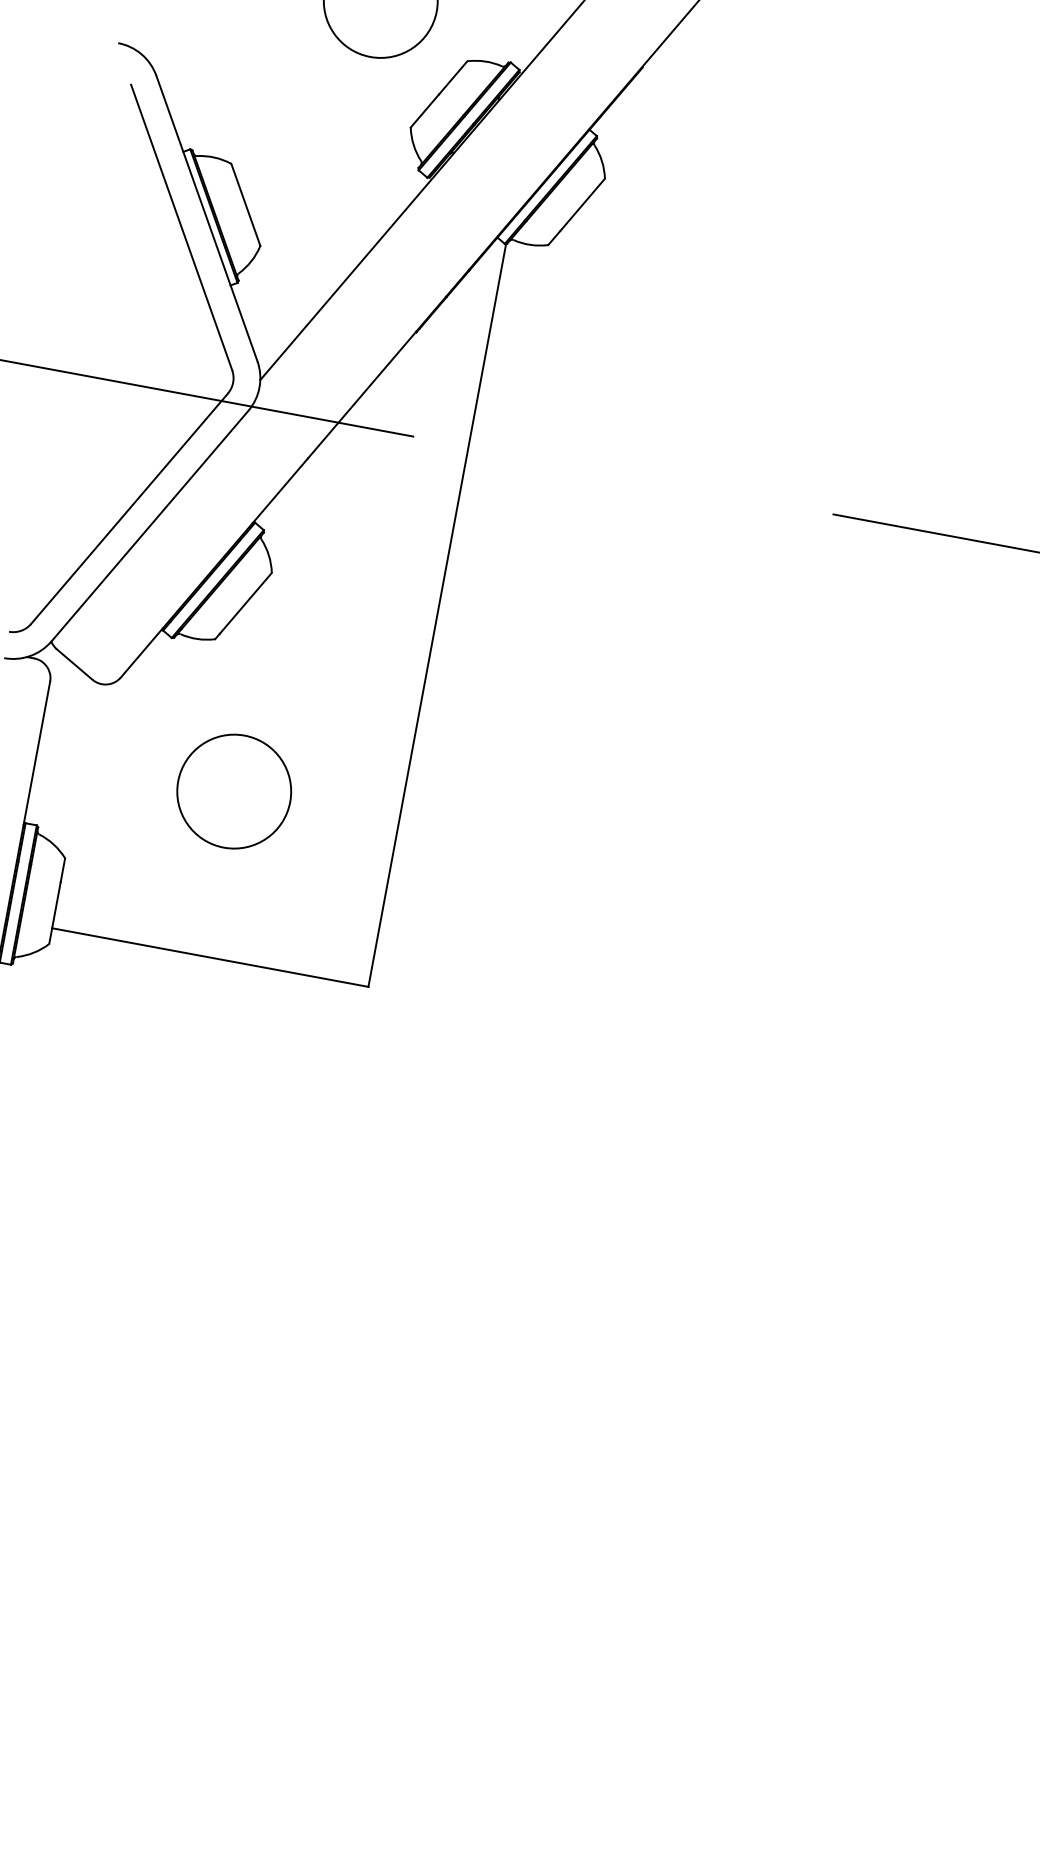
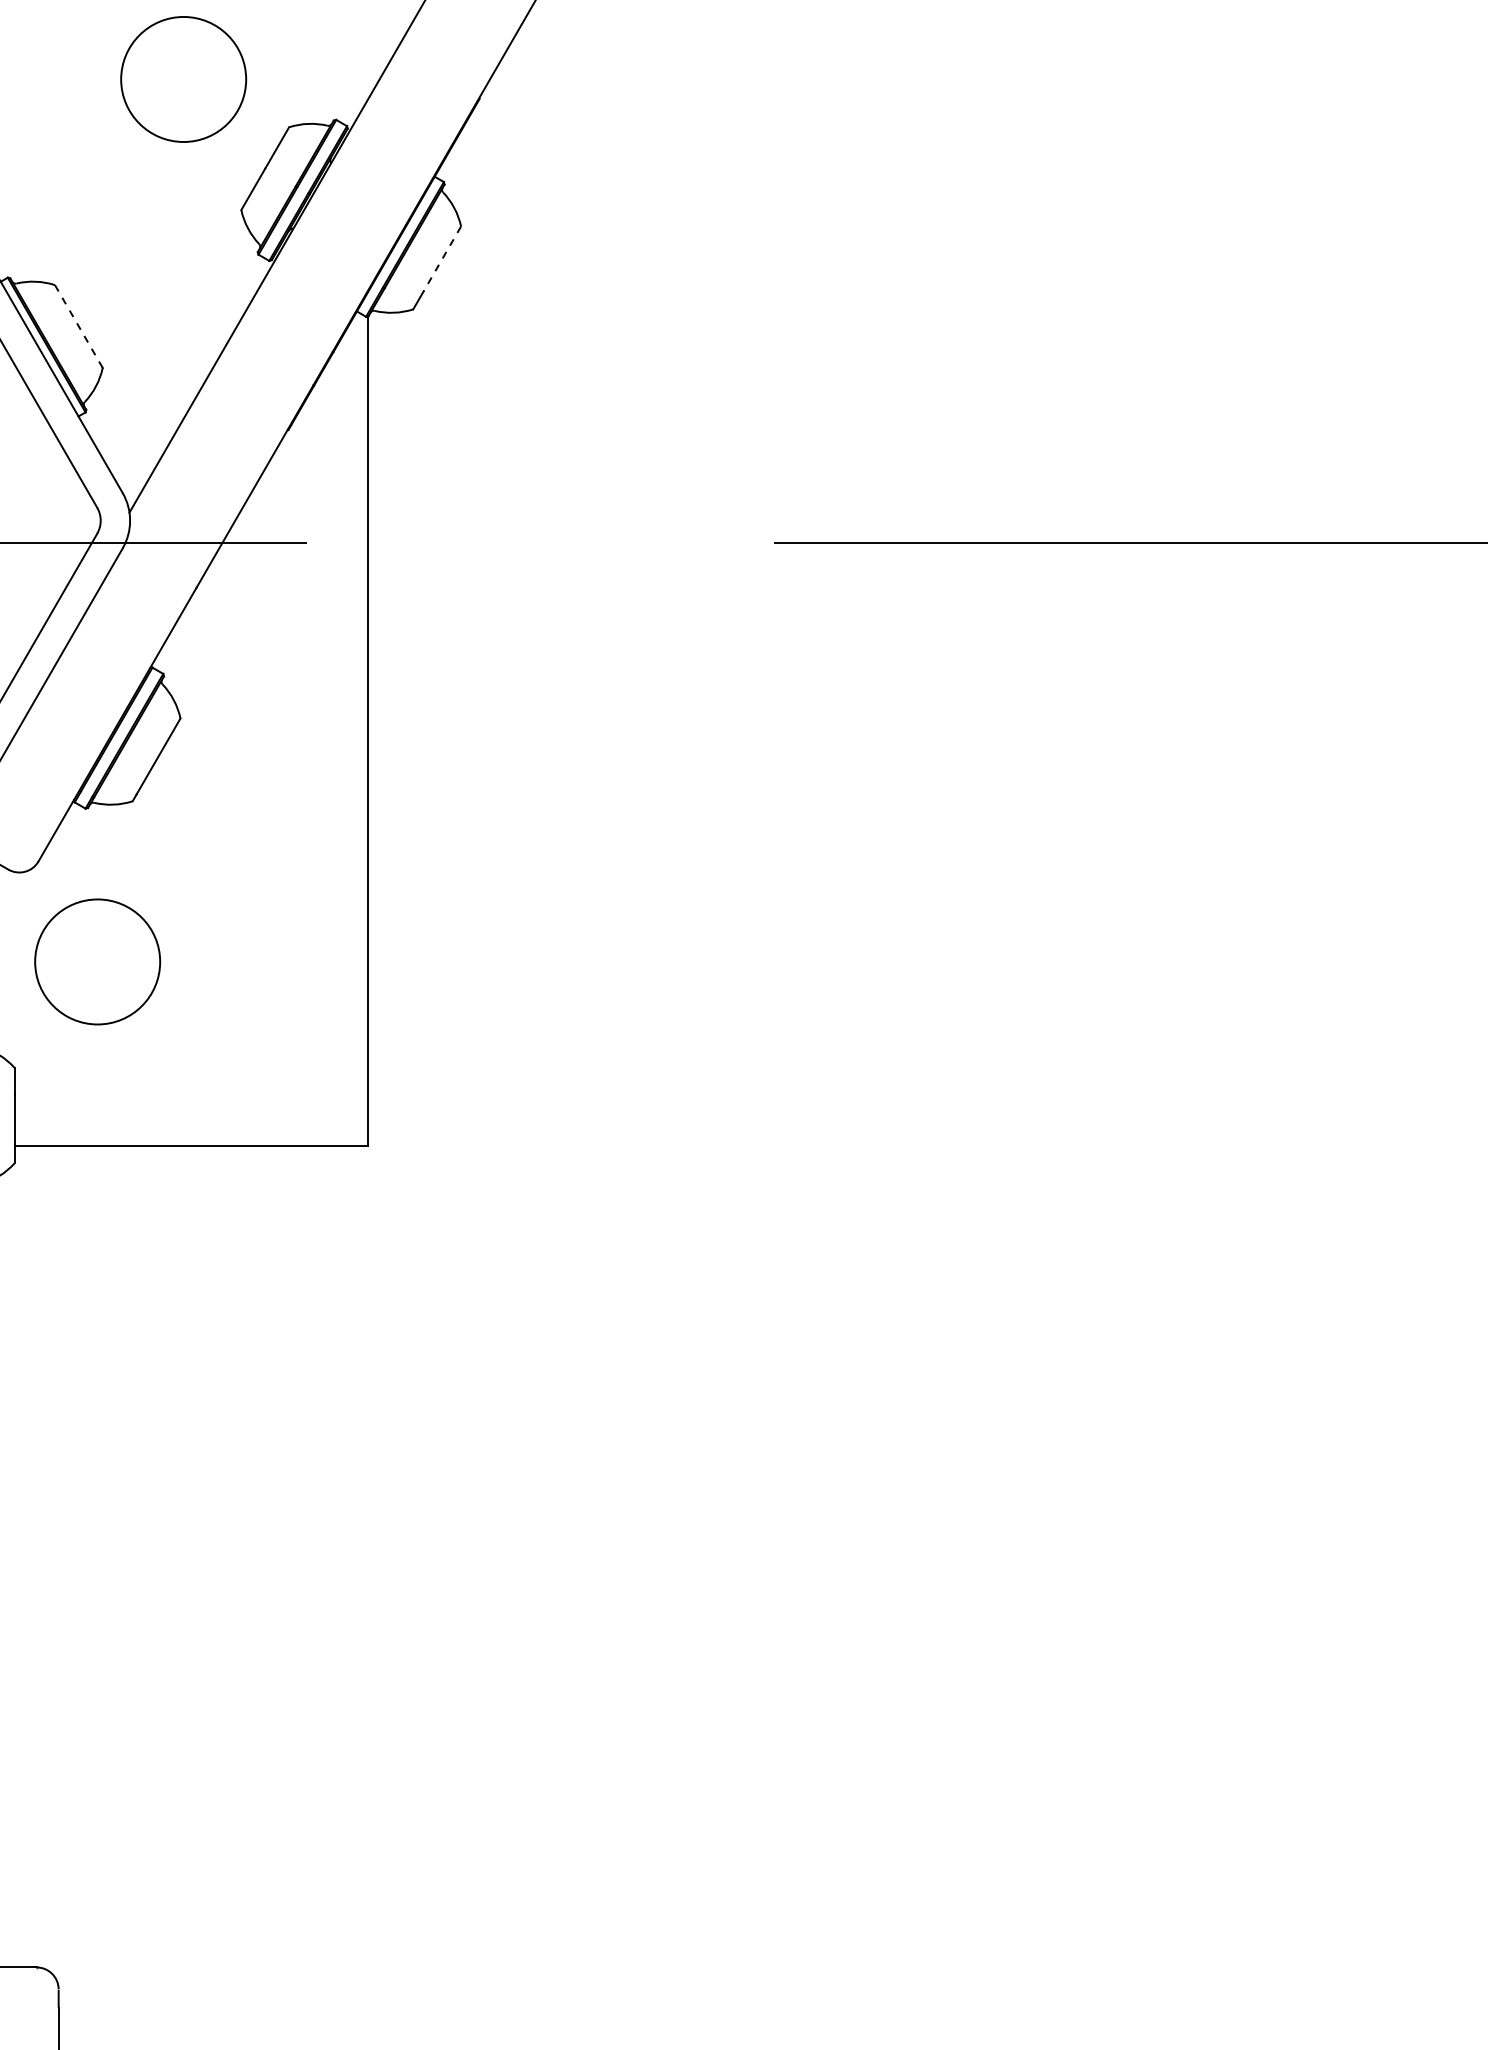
line: (245, 204) -> (78, 326), solid -> dashed
line: (582, 205) -> (442, 259), solid -> dashed
circle: (234, 791) -> (97, 961), moved

